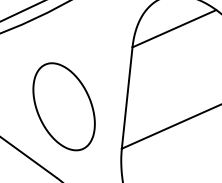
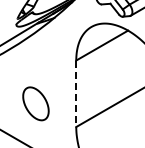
line: (127, 99) -> (76, 94), solid -> dashed
part: (63, 106) -> (35, 103), size x0.6

